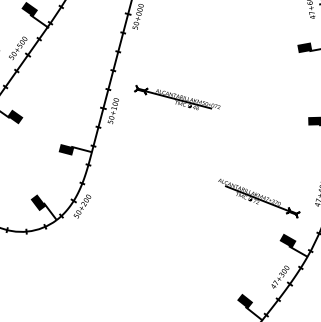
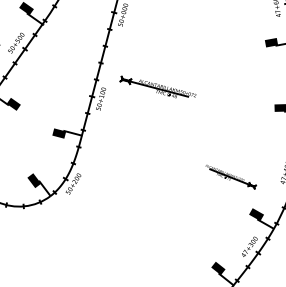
part: (258, 198) -> (230, 176), size x0.7

